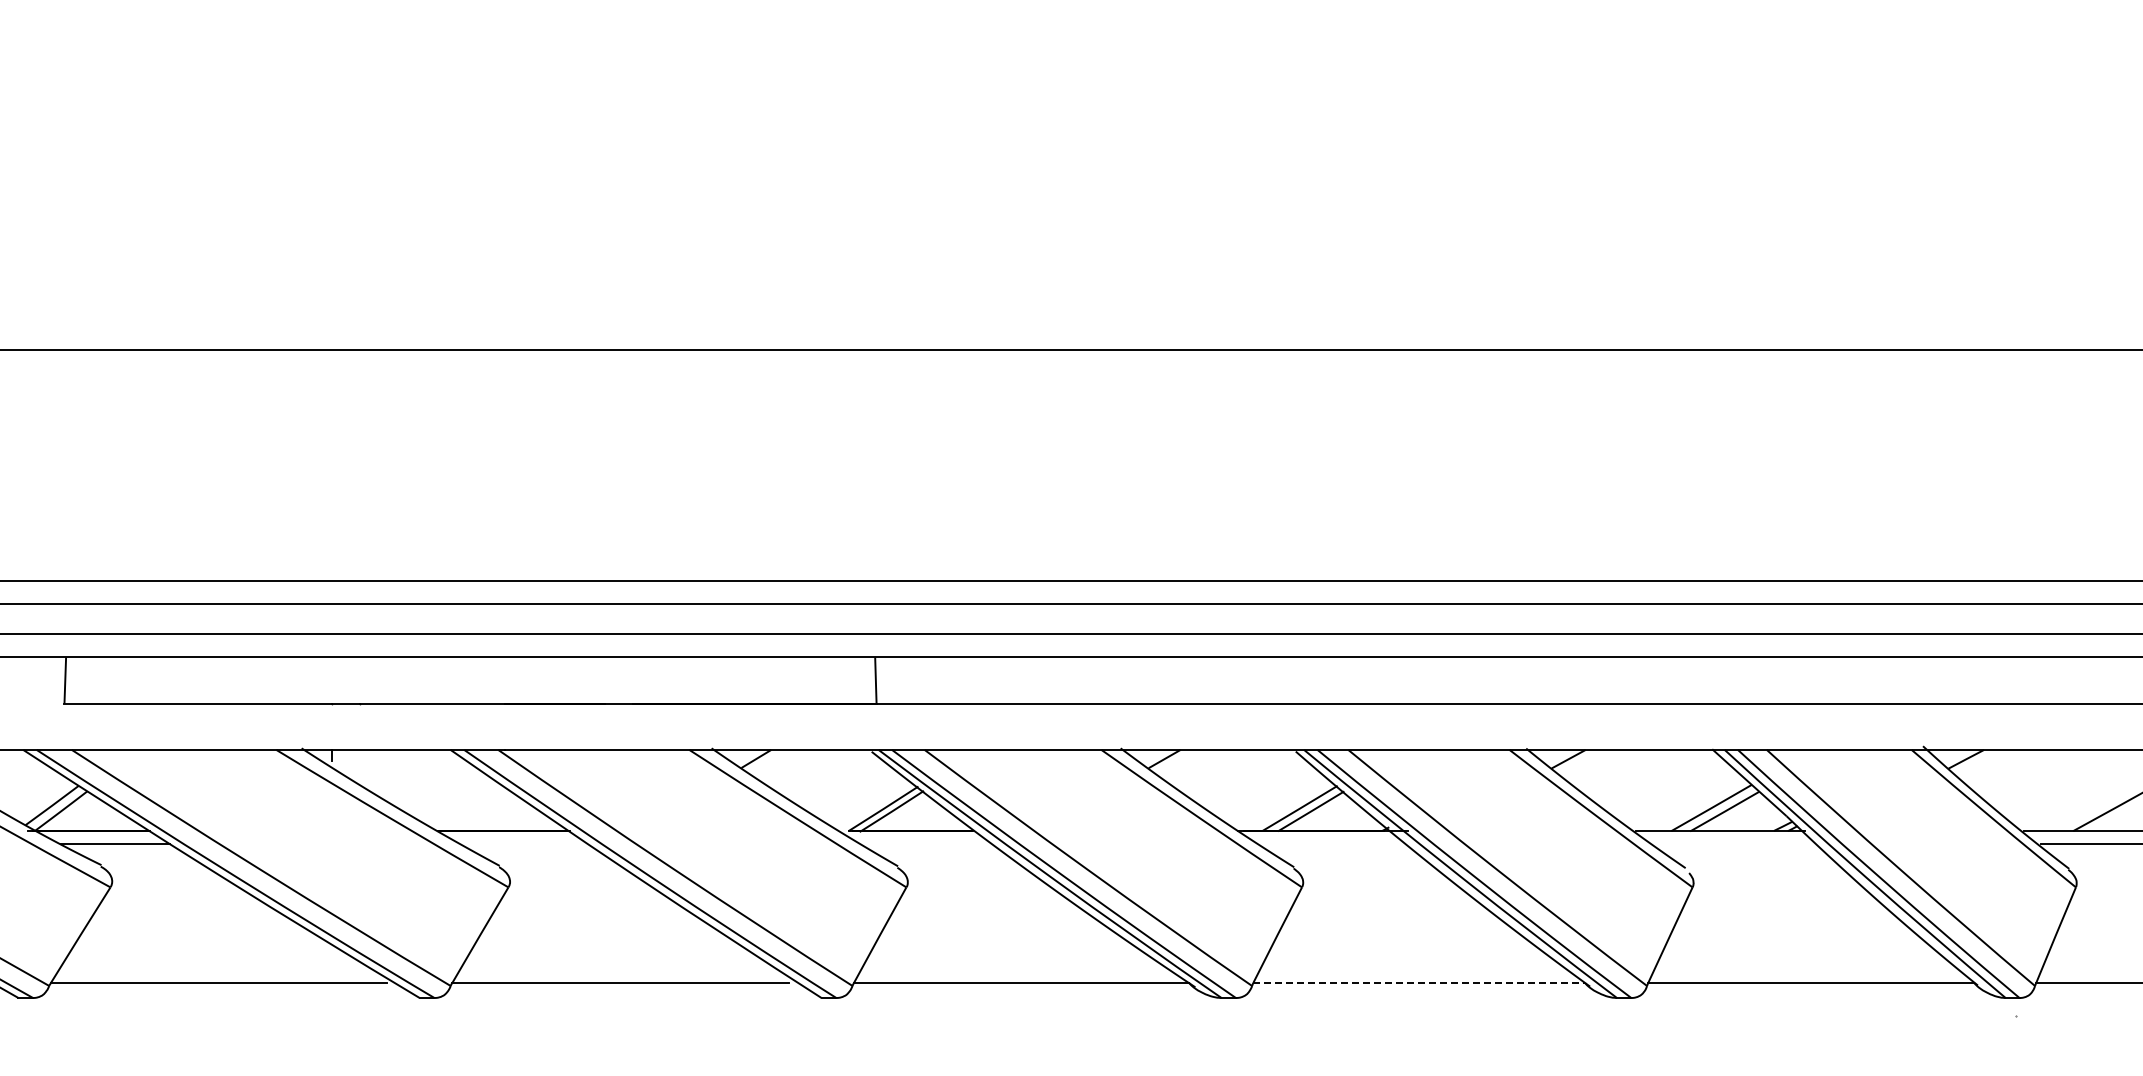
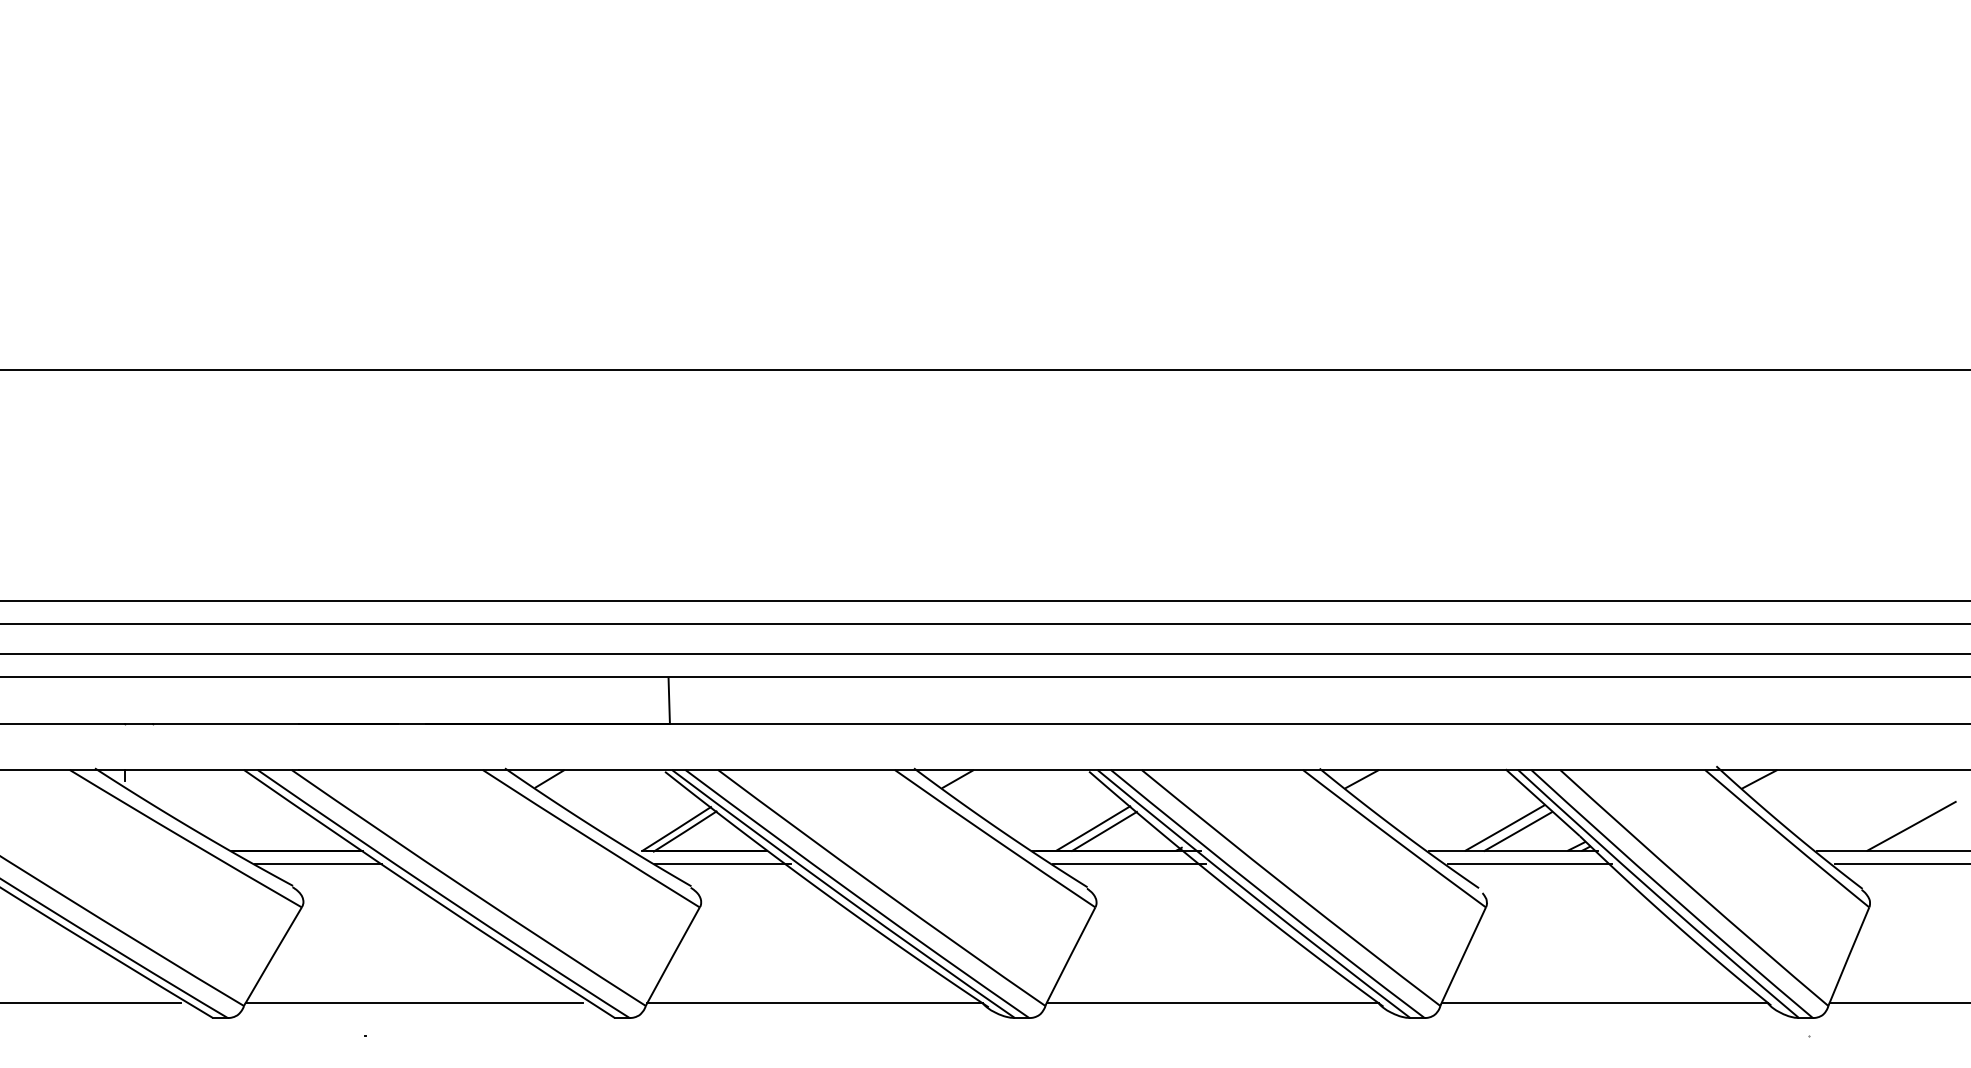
line: (524, 844) -> (317, 864), added
line: (929, 844) -> (722, 864), added
line: (1335, 844) -> (1128, 864), added
line: (1736, 844) -> (1529, 864), added
line: (1419, 983) -> (1212, 1003), dashed -> solid

